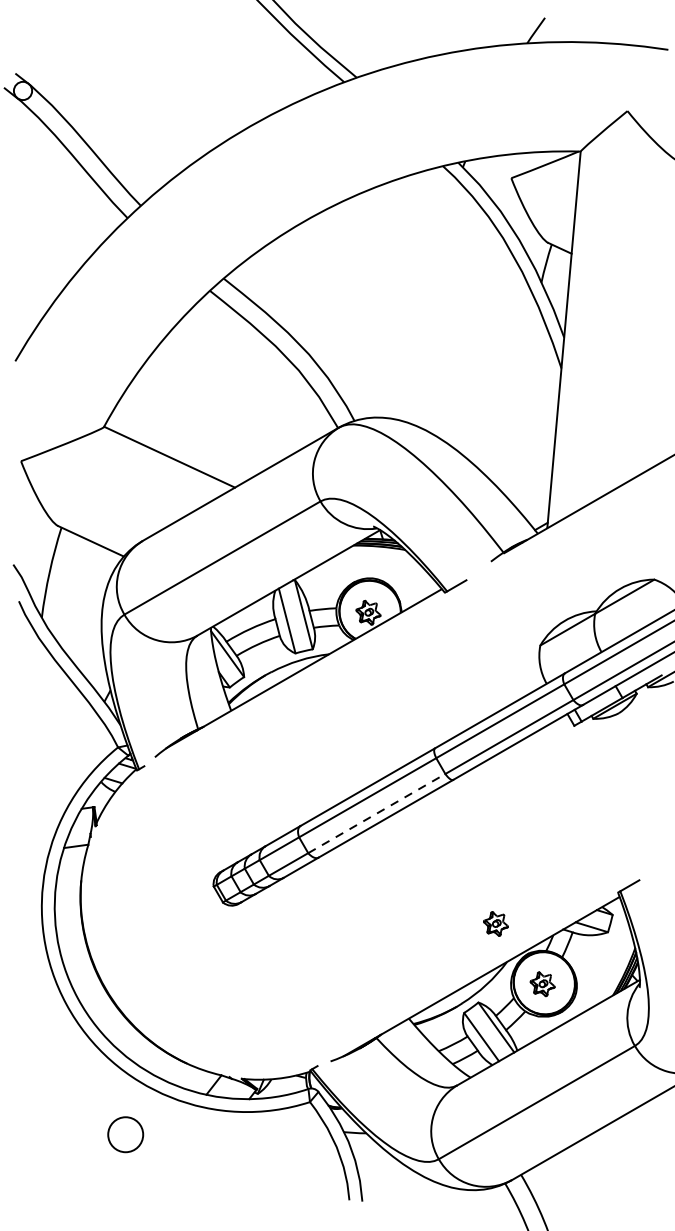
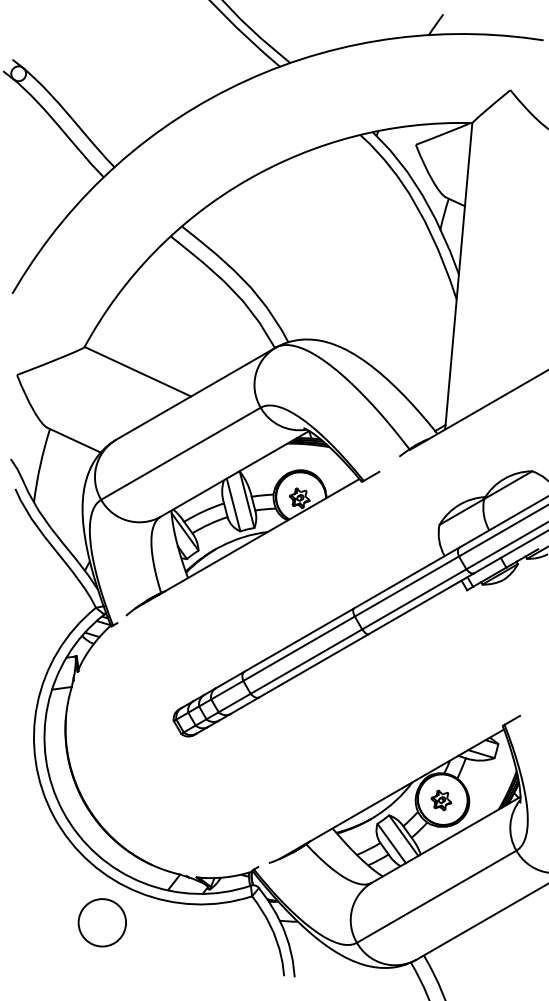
line: (376, 813) -> (306, 661), dashed -> solid
part: (496, 924) -> (403, 751), removed
circle: (124, 1134) -> (101, 922), size x1.67

